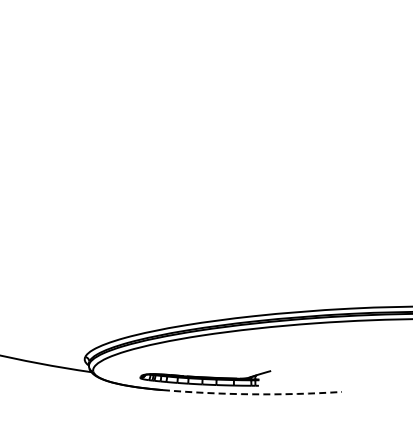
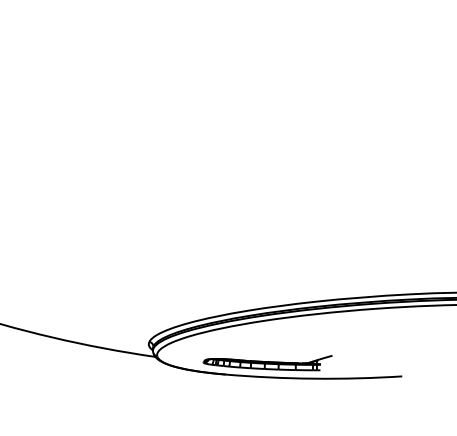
arc: (251, 394) -> (313, 378), dashed -> solid

